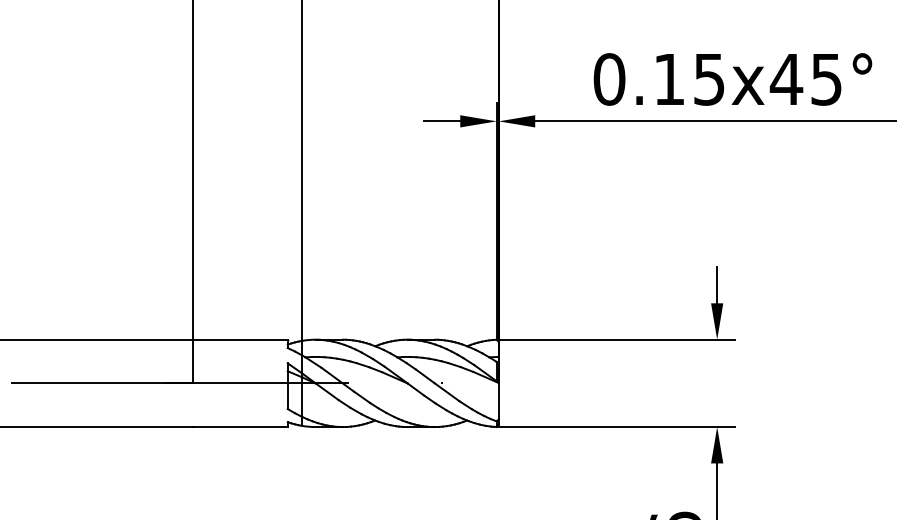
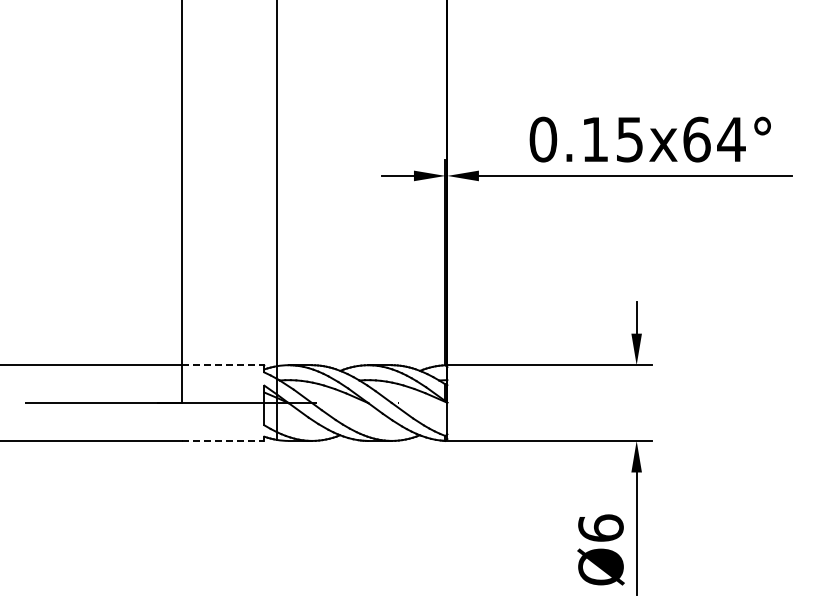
text: (805, 79) -> (713, 139), 0.15x45° -> 0.15x64°
line: (240, 340) -> (223, 365), solid -> dashed
line: (240, 426) -> (223, 440), solid -> dashed

